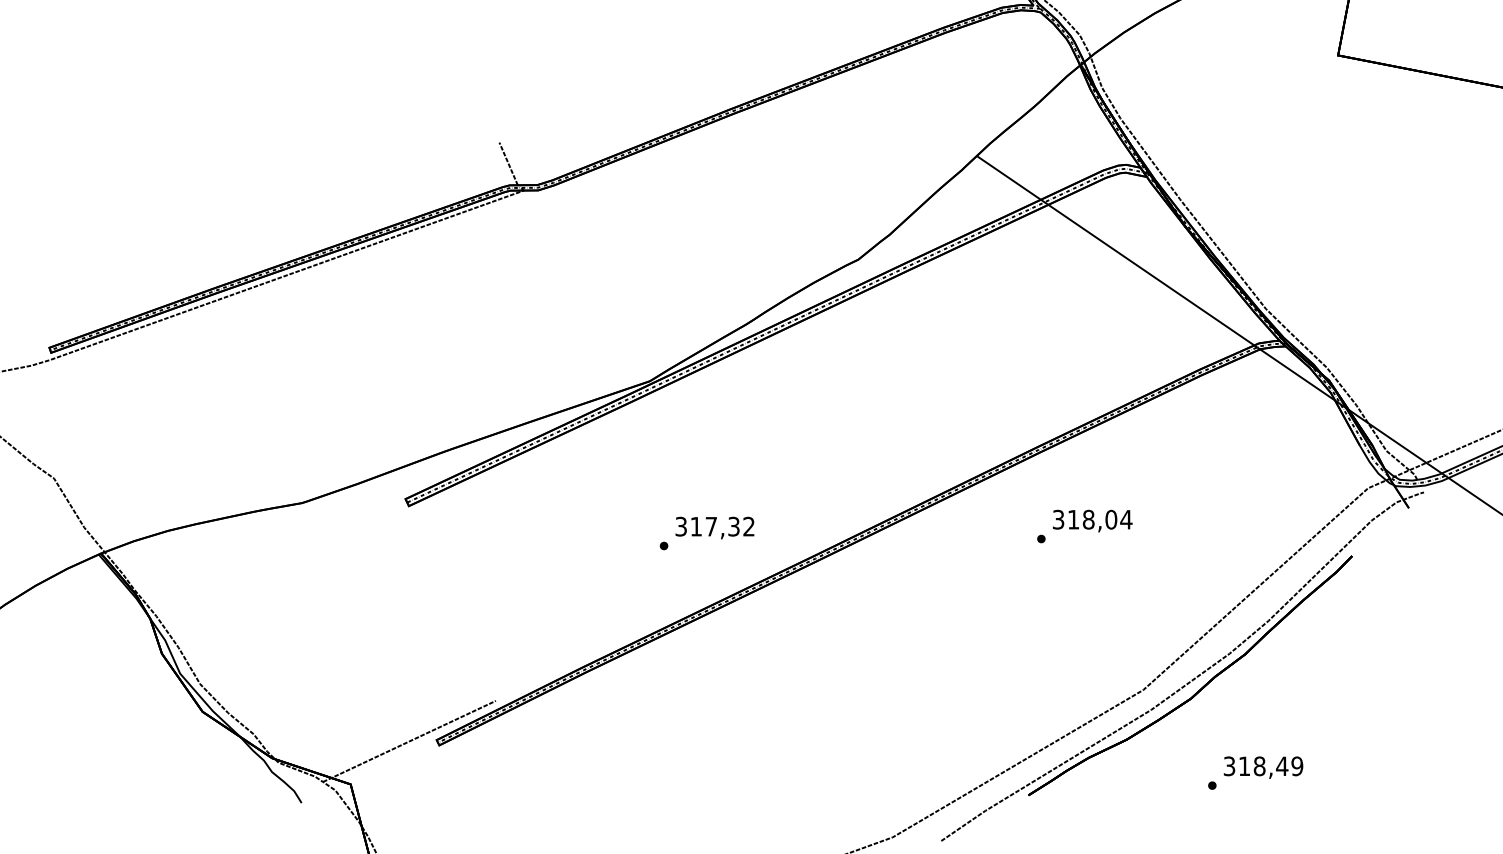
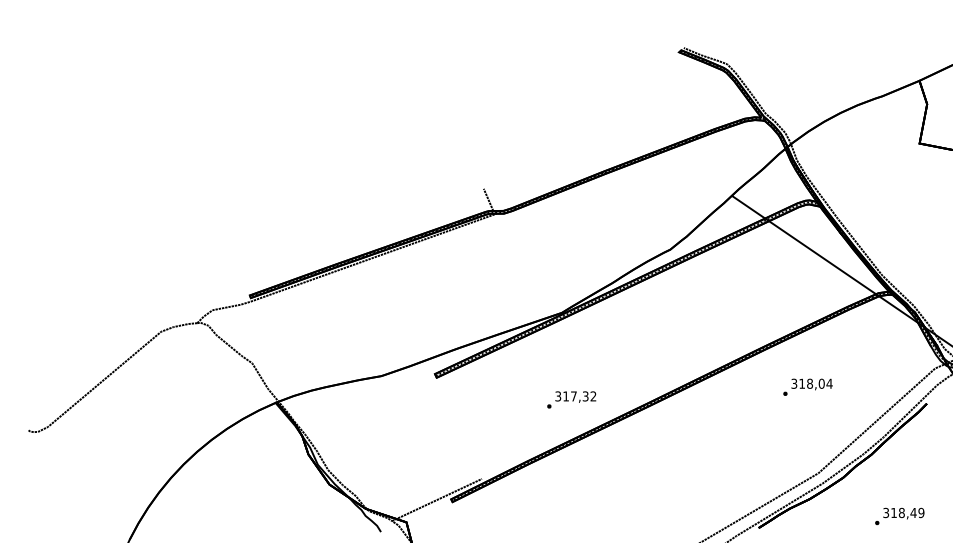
text: (1083, 524) -> (807, 386), moved
text: (706, 532) -> (571, 399), moved
text: (1255, 773) -> (899, 516), moved

